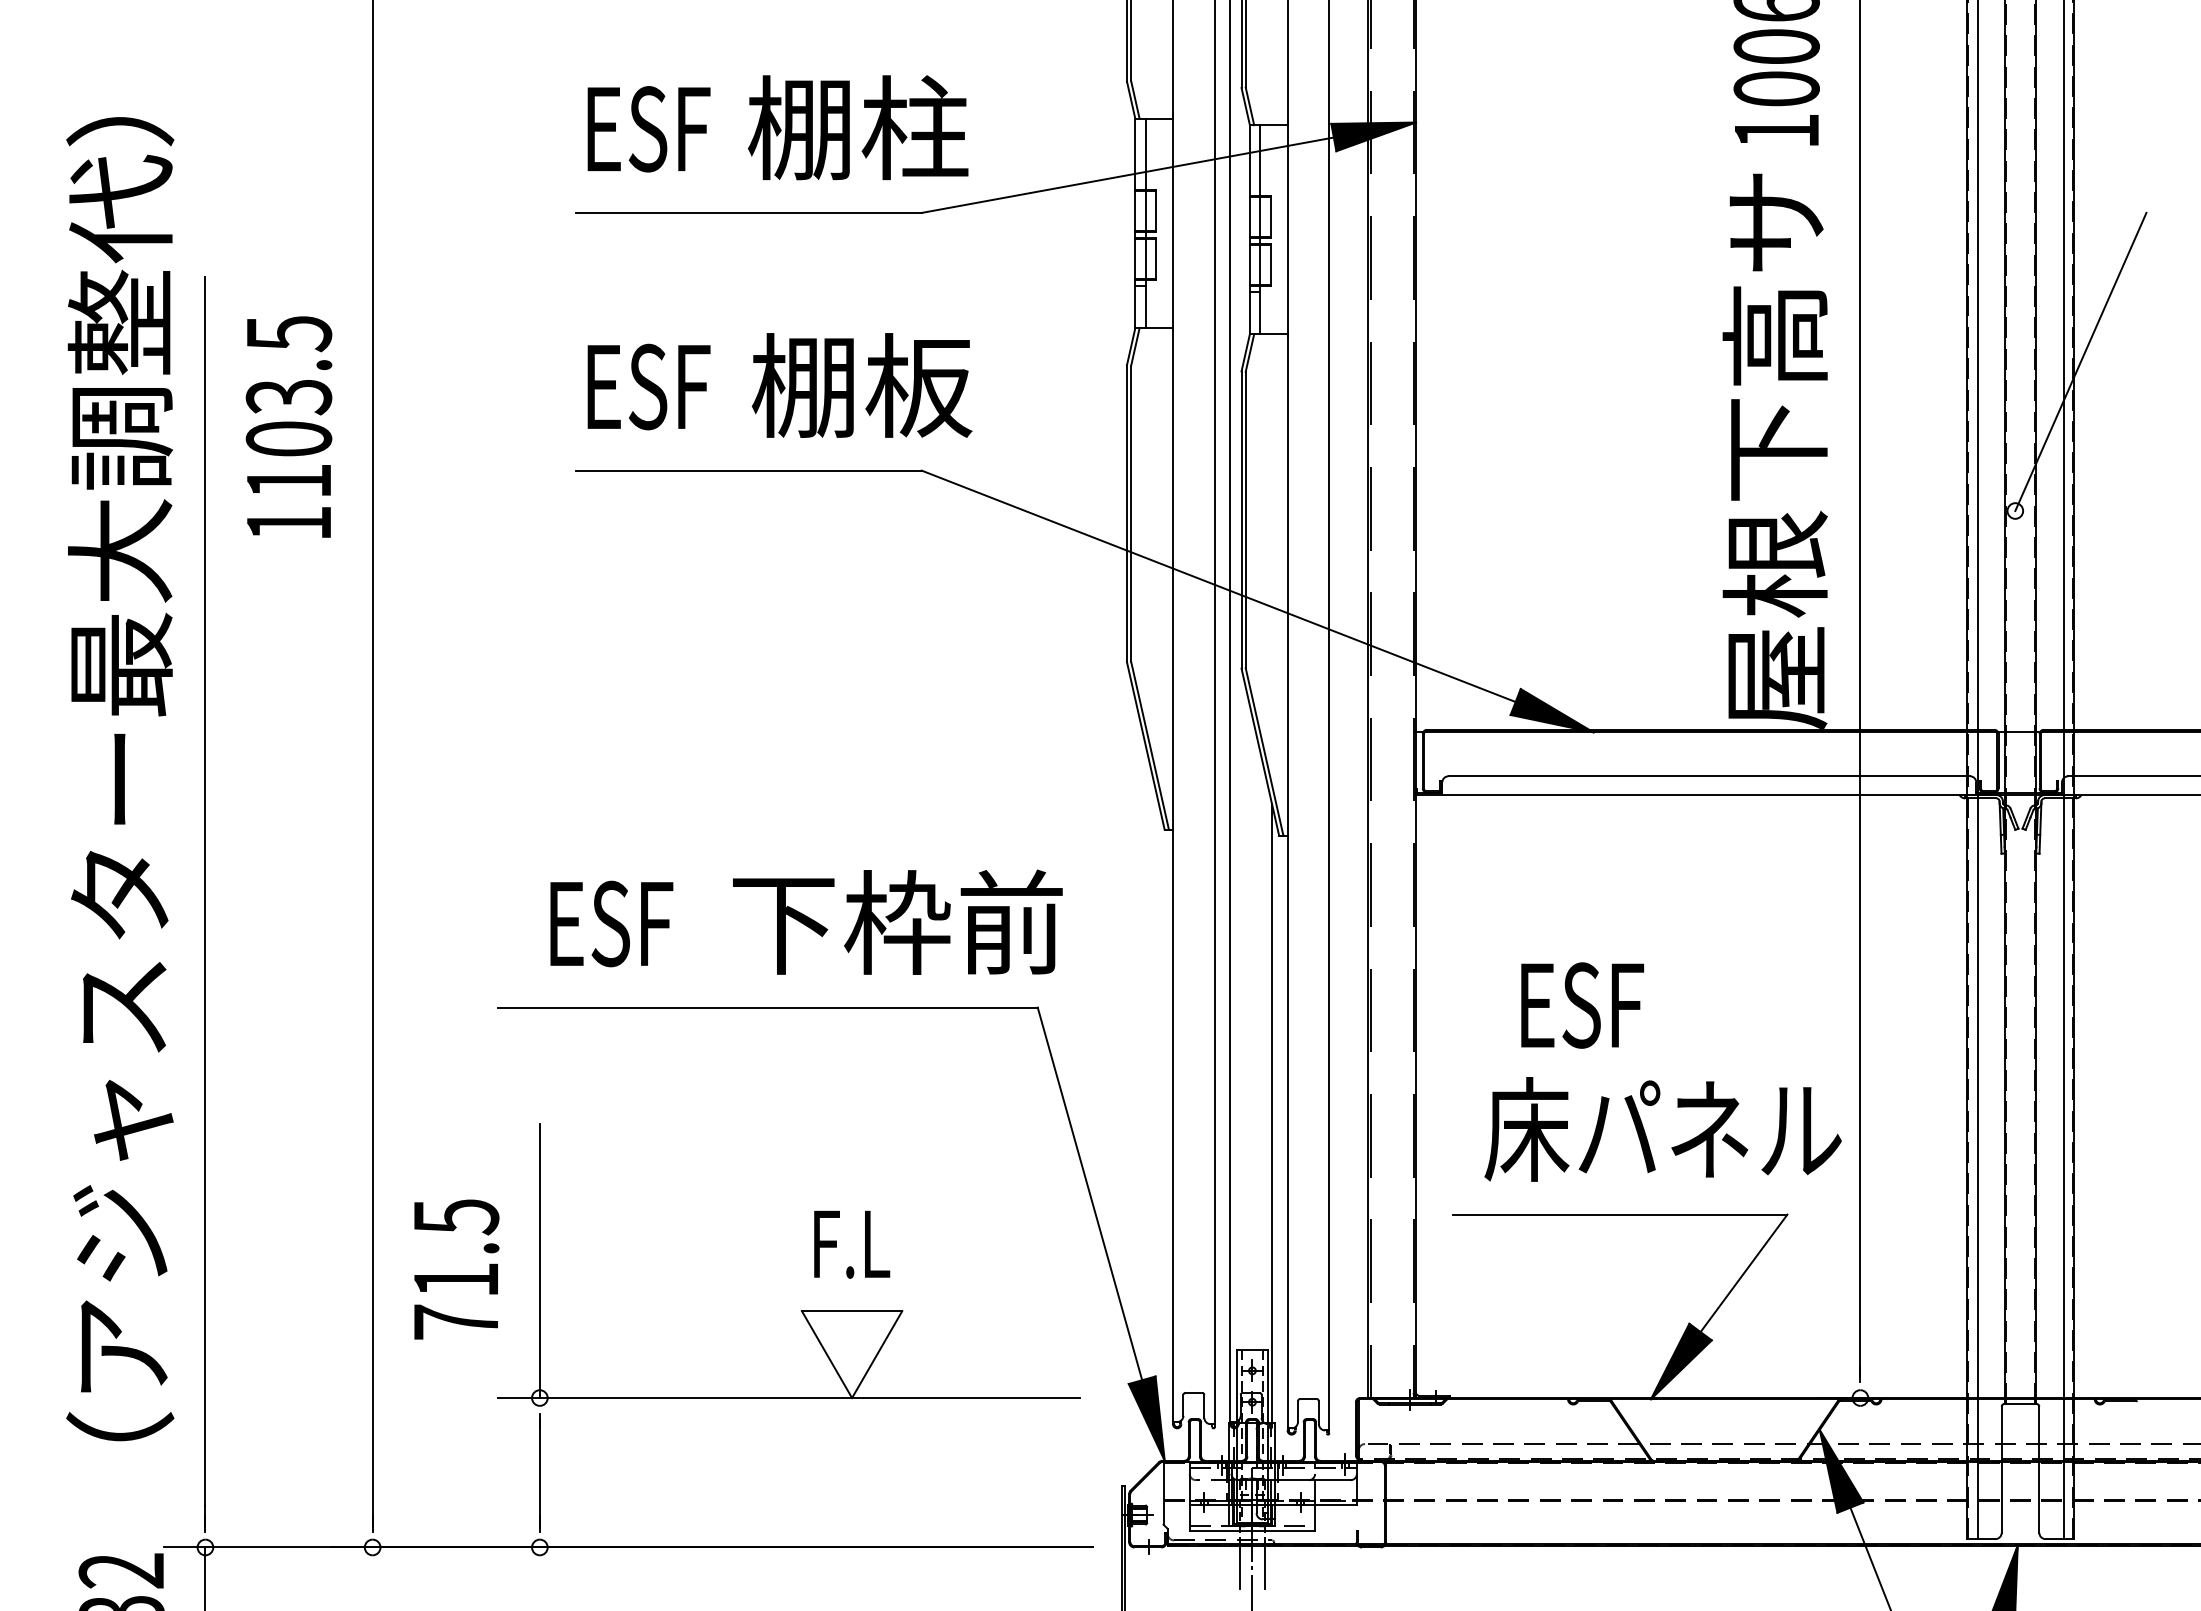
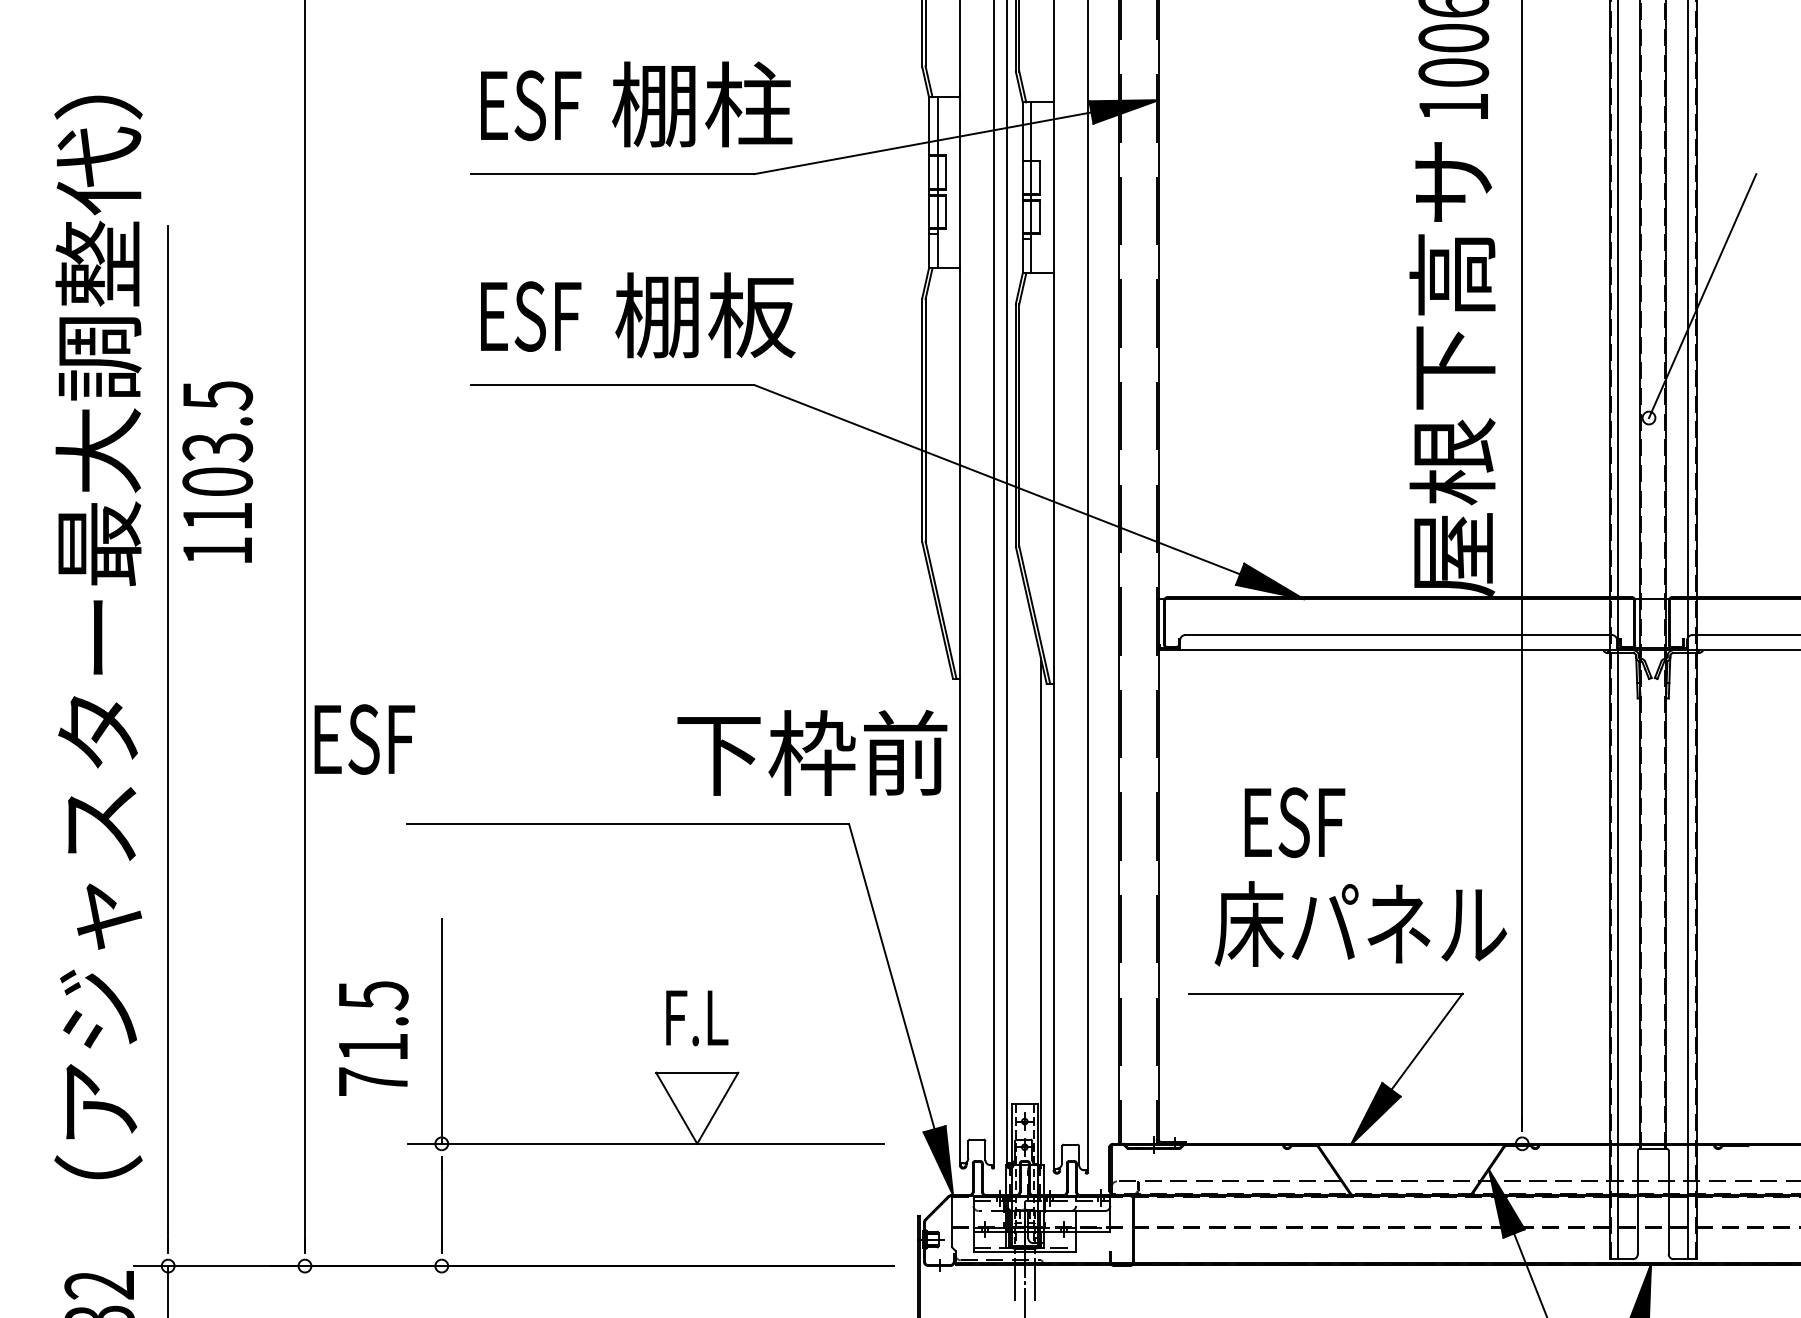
text: (288, 426) -> (217, 471), moved
text: (897, 921) -> (812, 752), moved
text: (611, 923) -> (364, 739), moved

